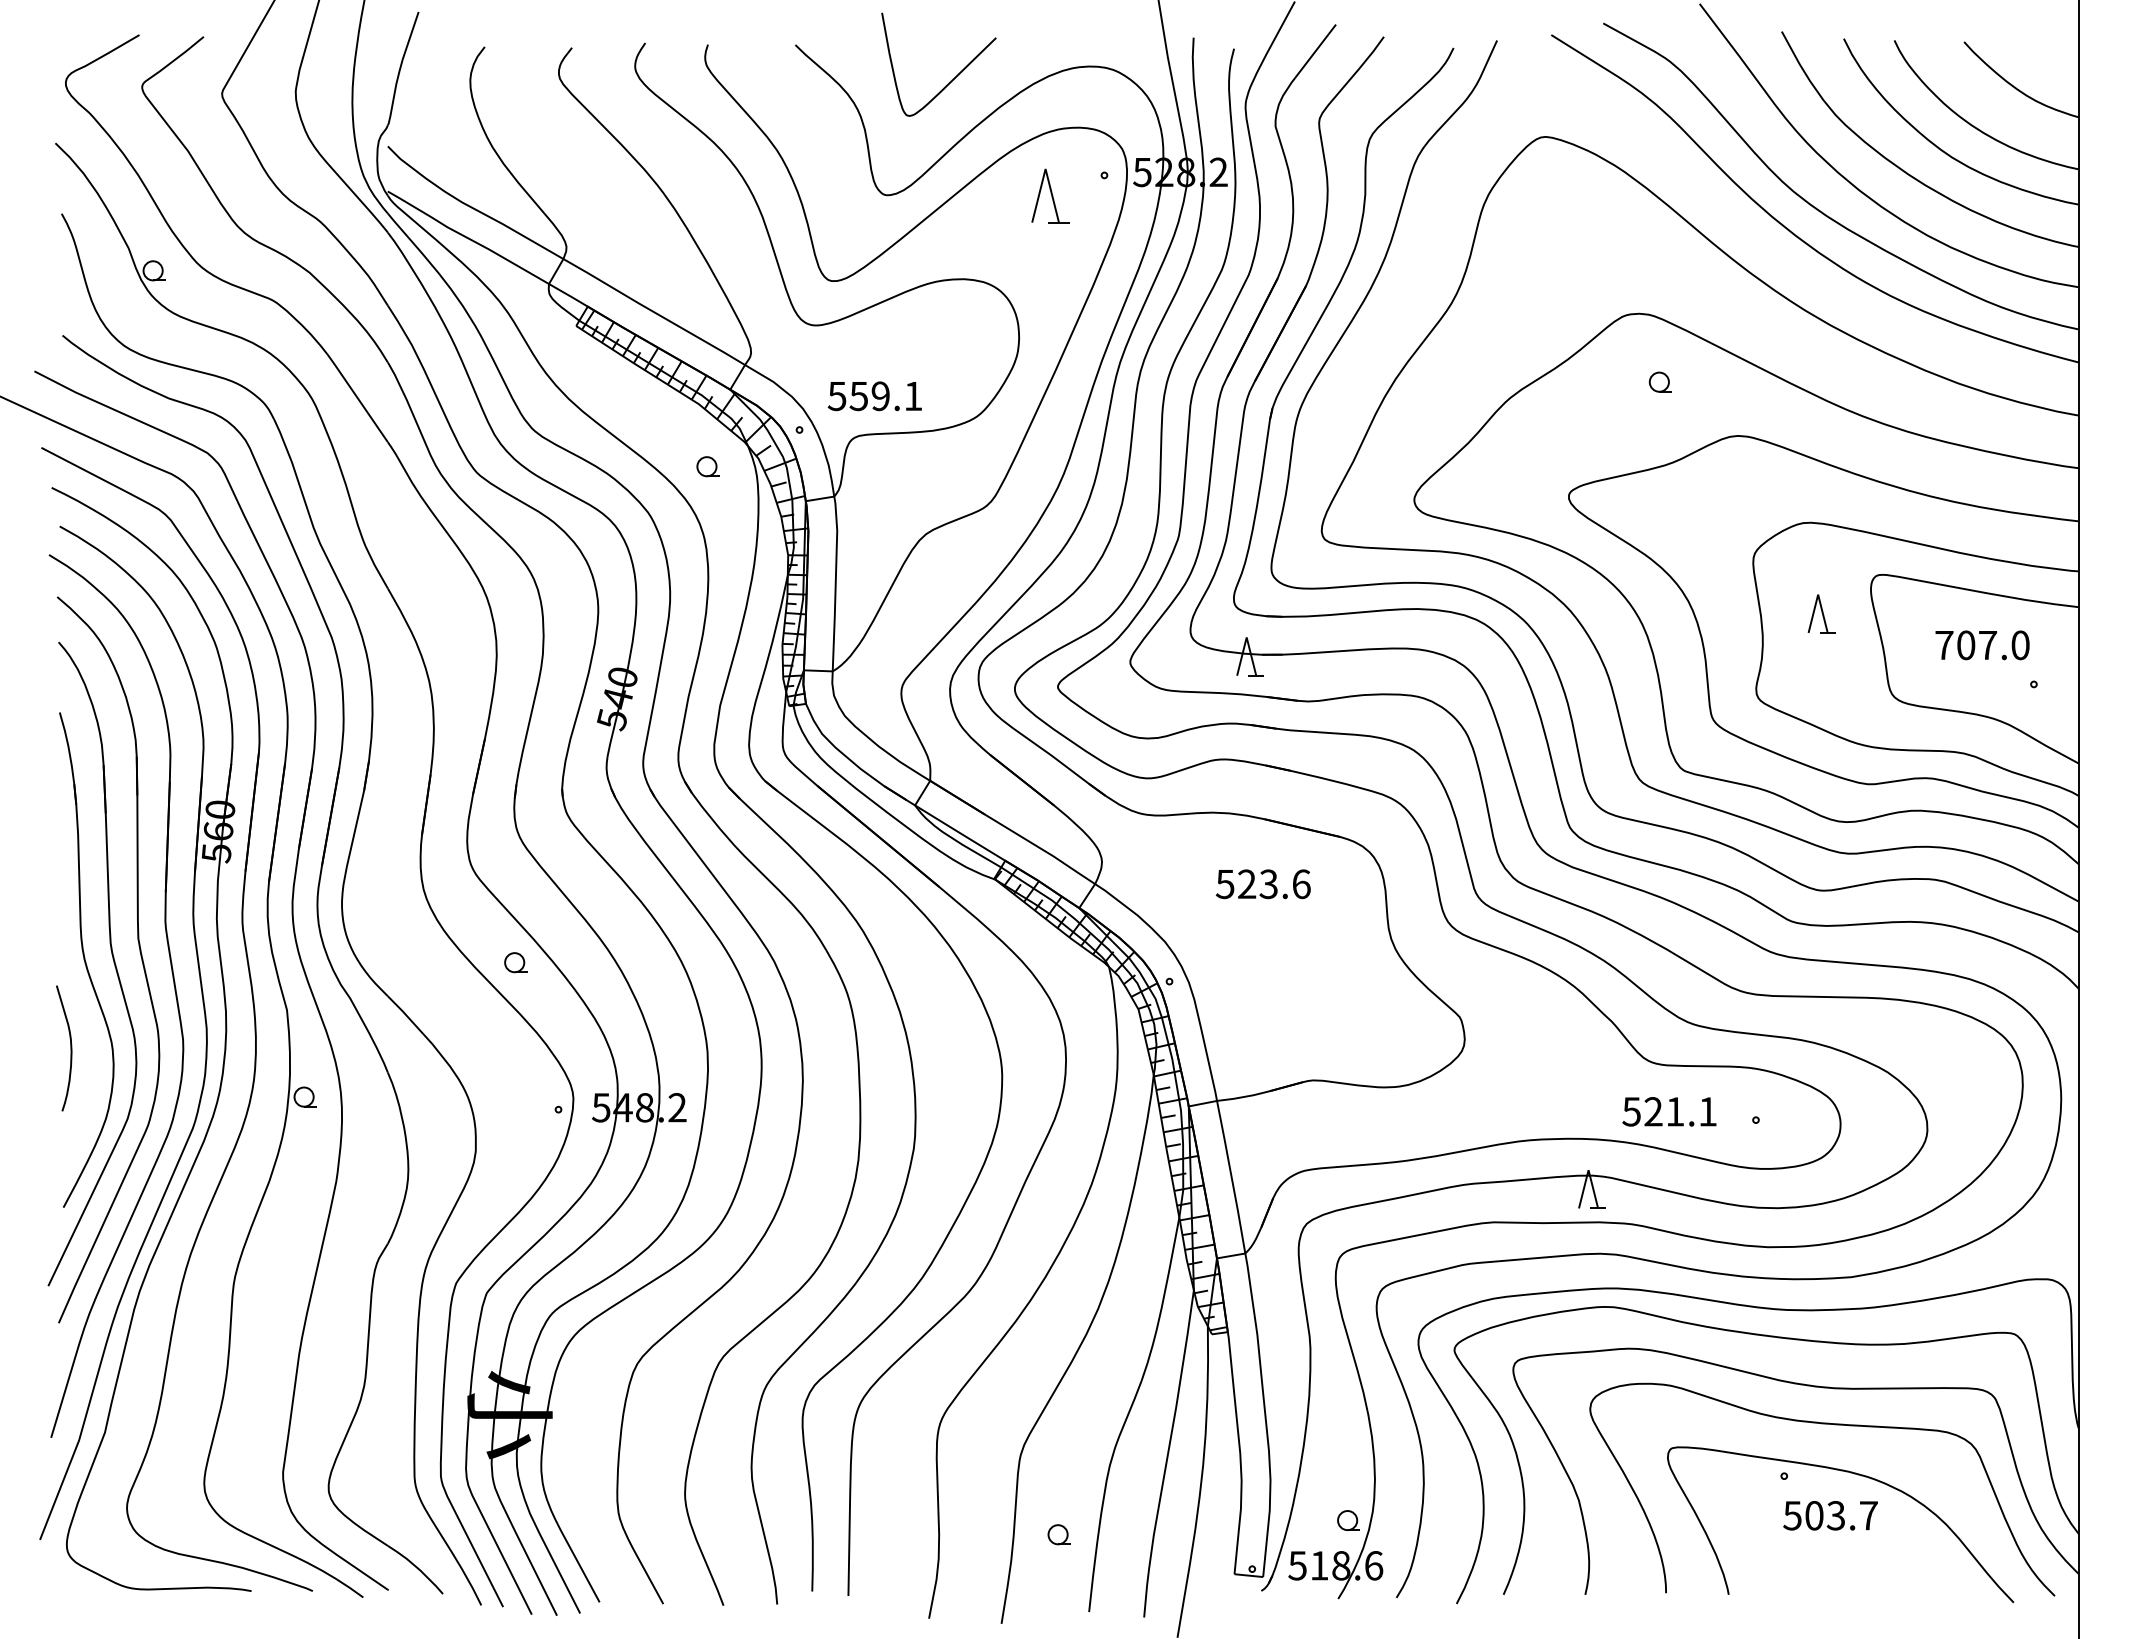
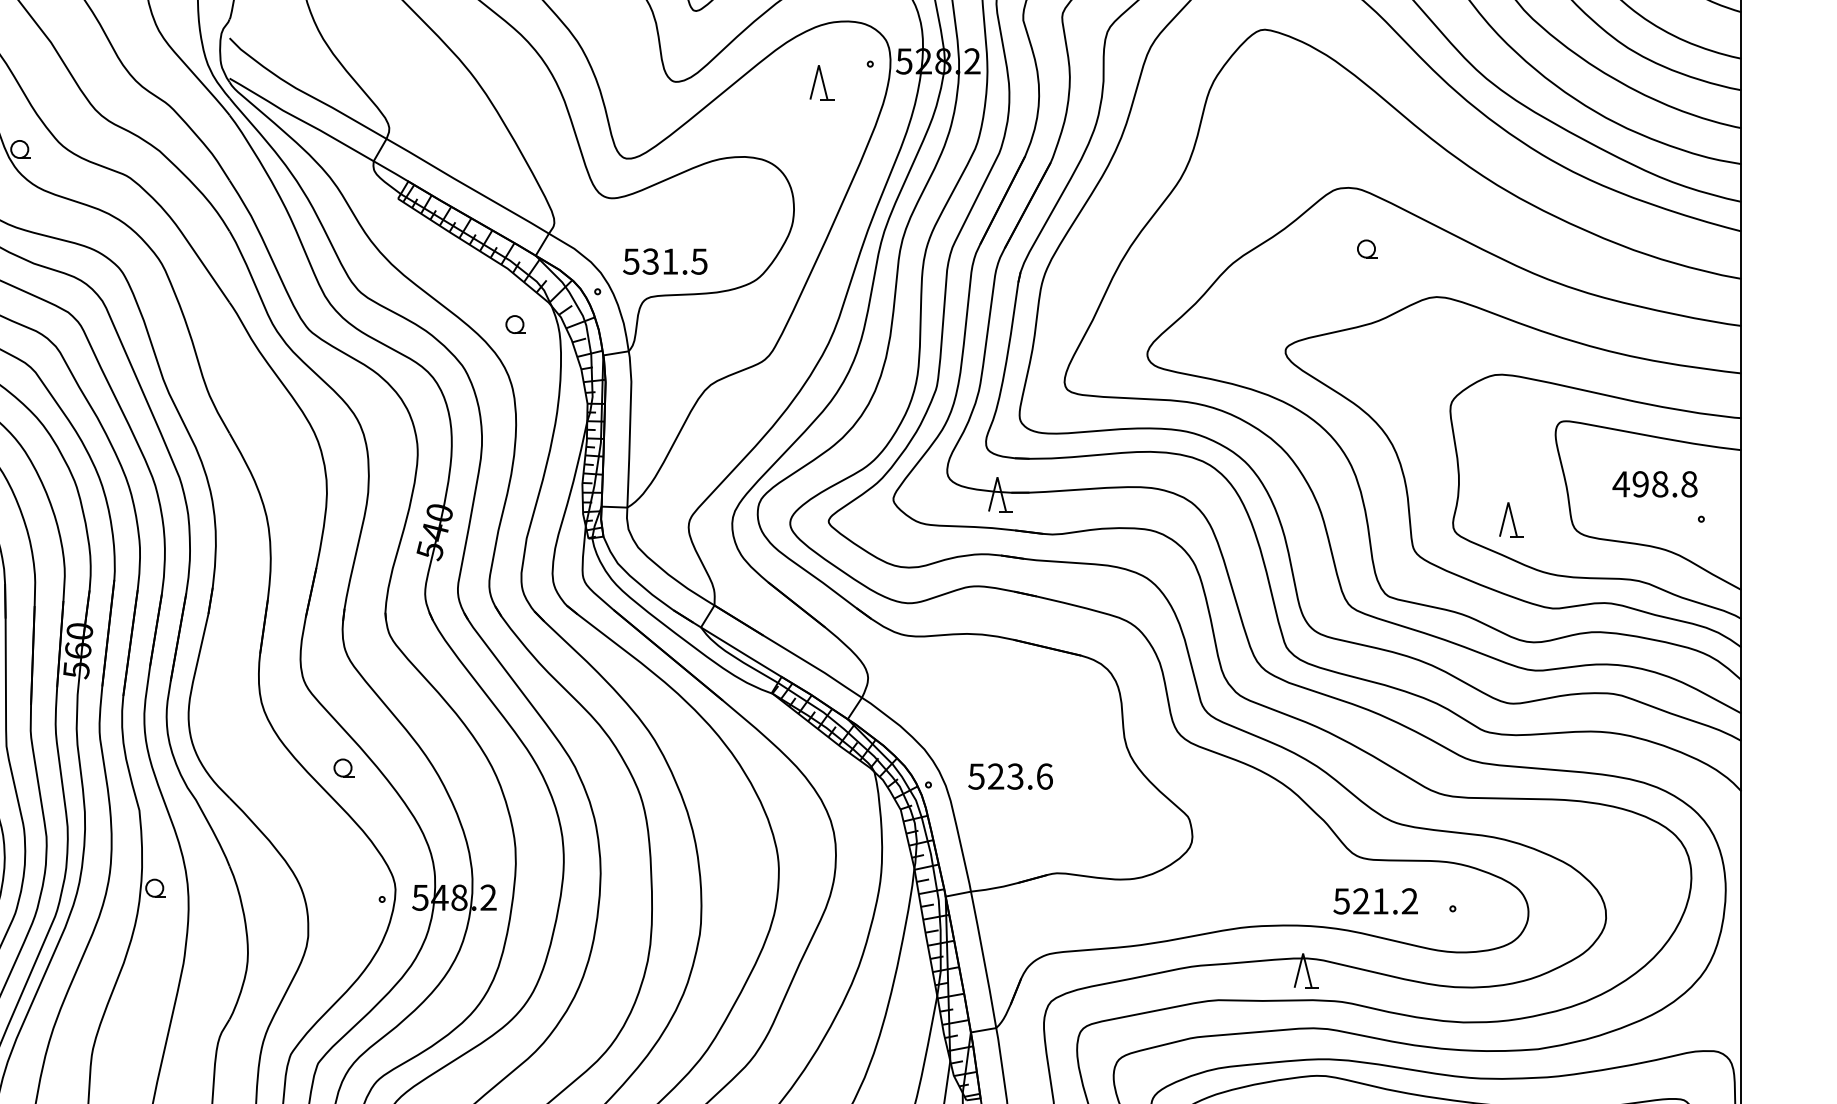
part: (1050, 195) -> (822, 82), size x0.71
text: (885, 396) -> (674, 261), 559.1 -> 531.5
part: (1821, 613) -> (1511, 519), moved
text: (1981, 645) -> (1654, 484), 707.0 -> 498.8
text: (1262, 884) -> (1009, 776), moved
text: (1707, 1111) -> (1409, 901), 521.1 -> 521.2

